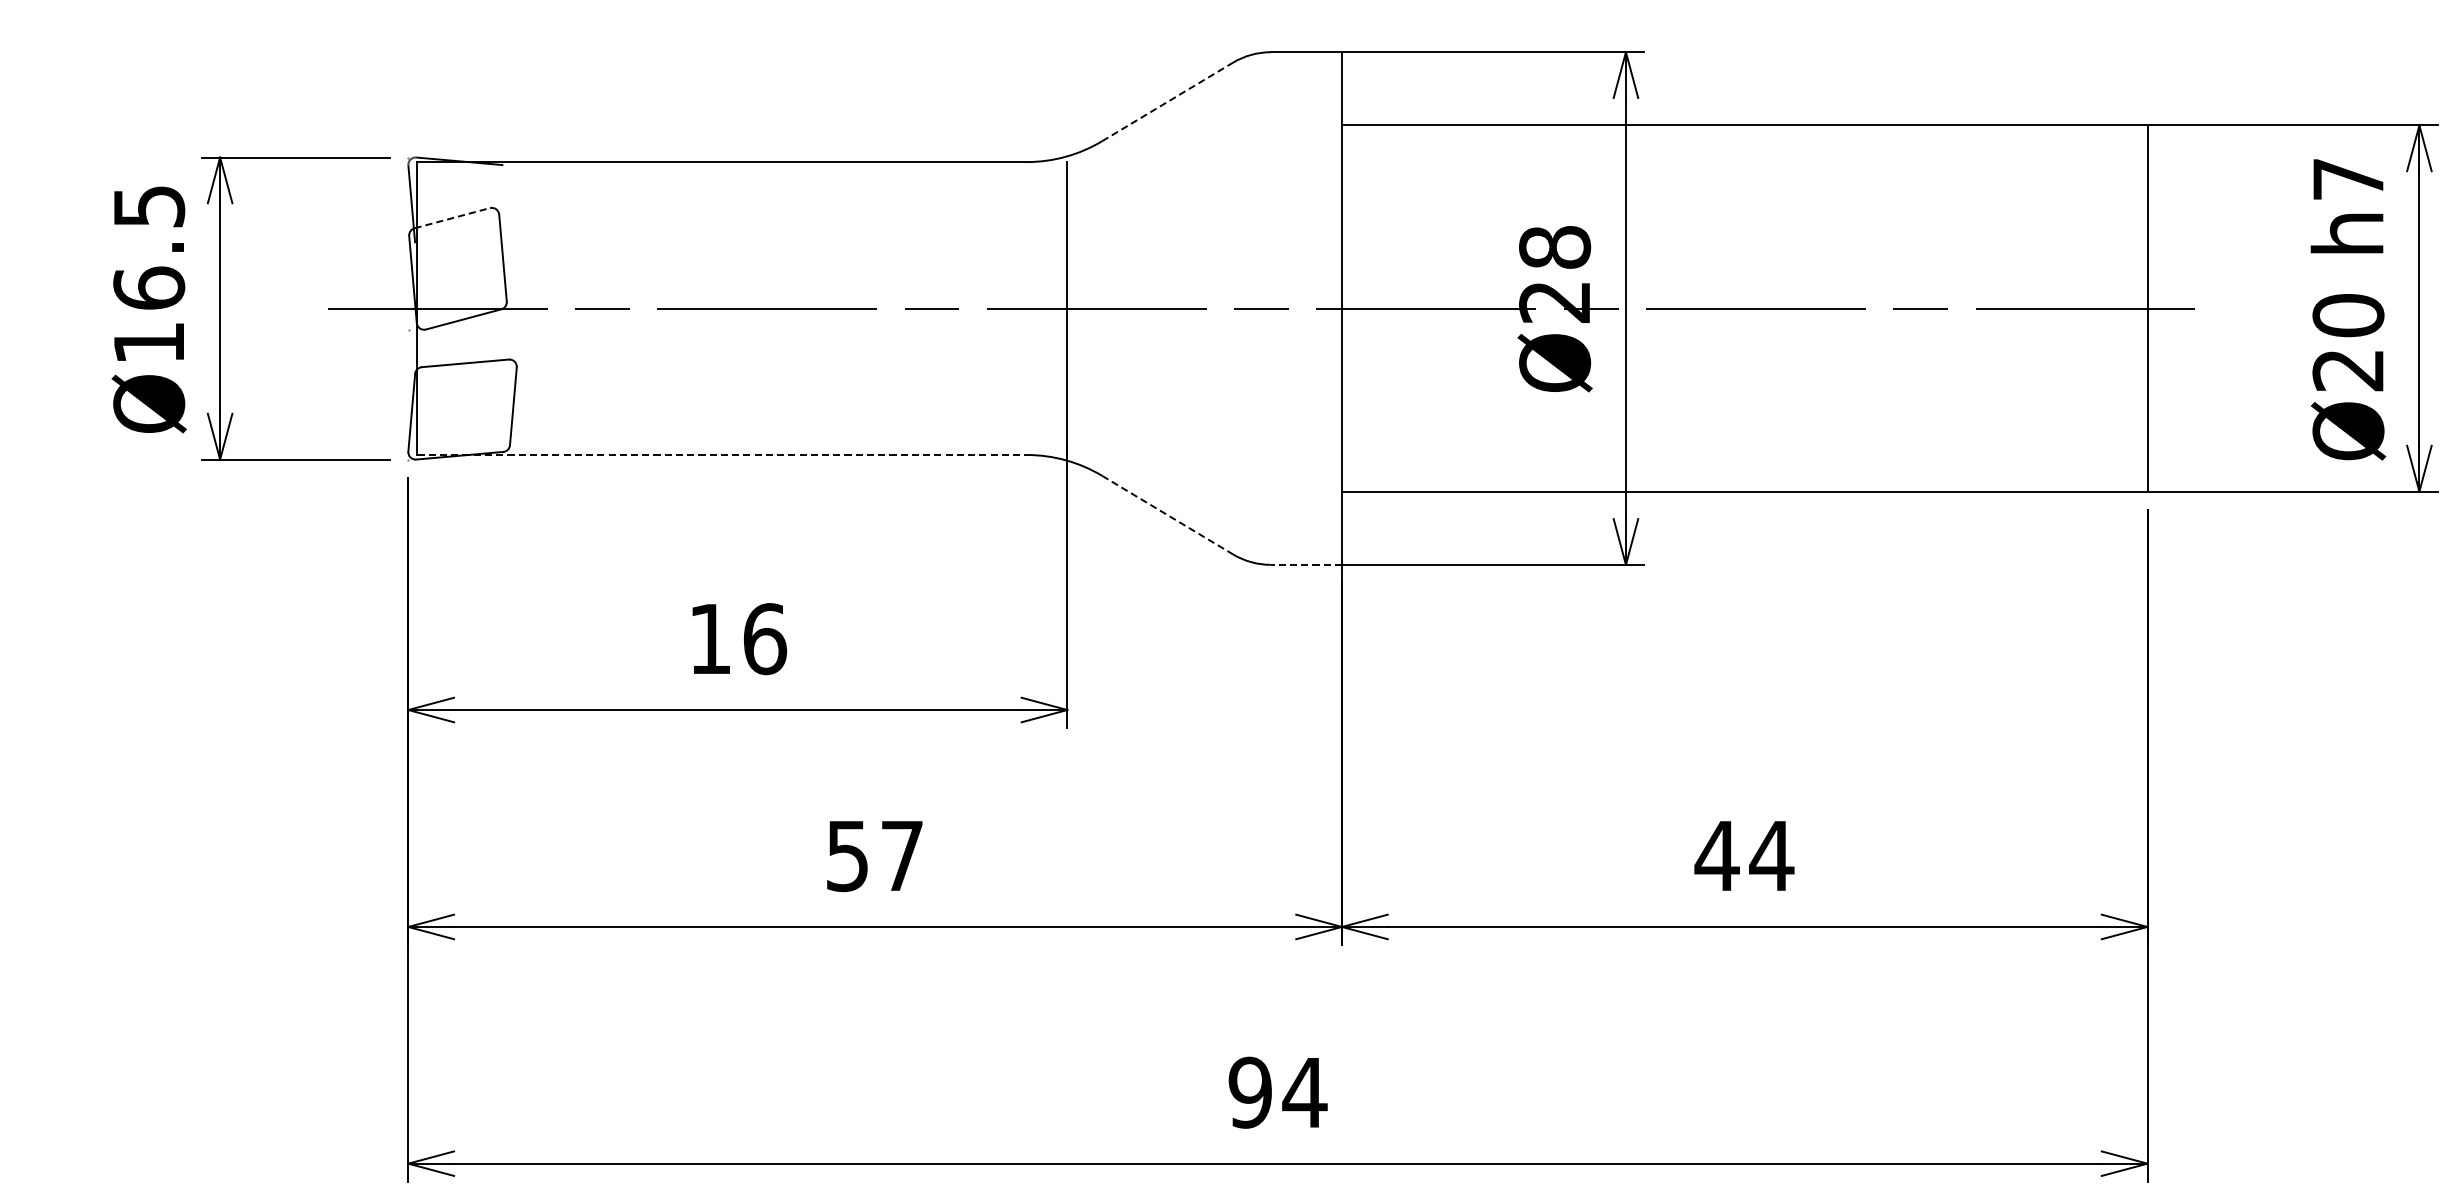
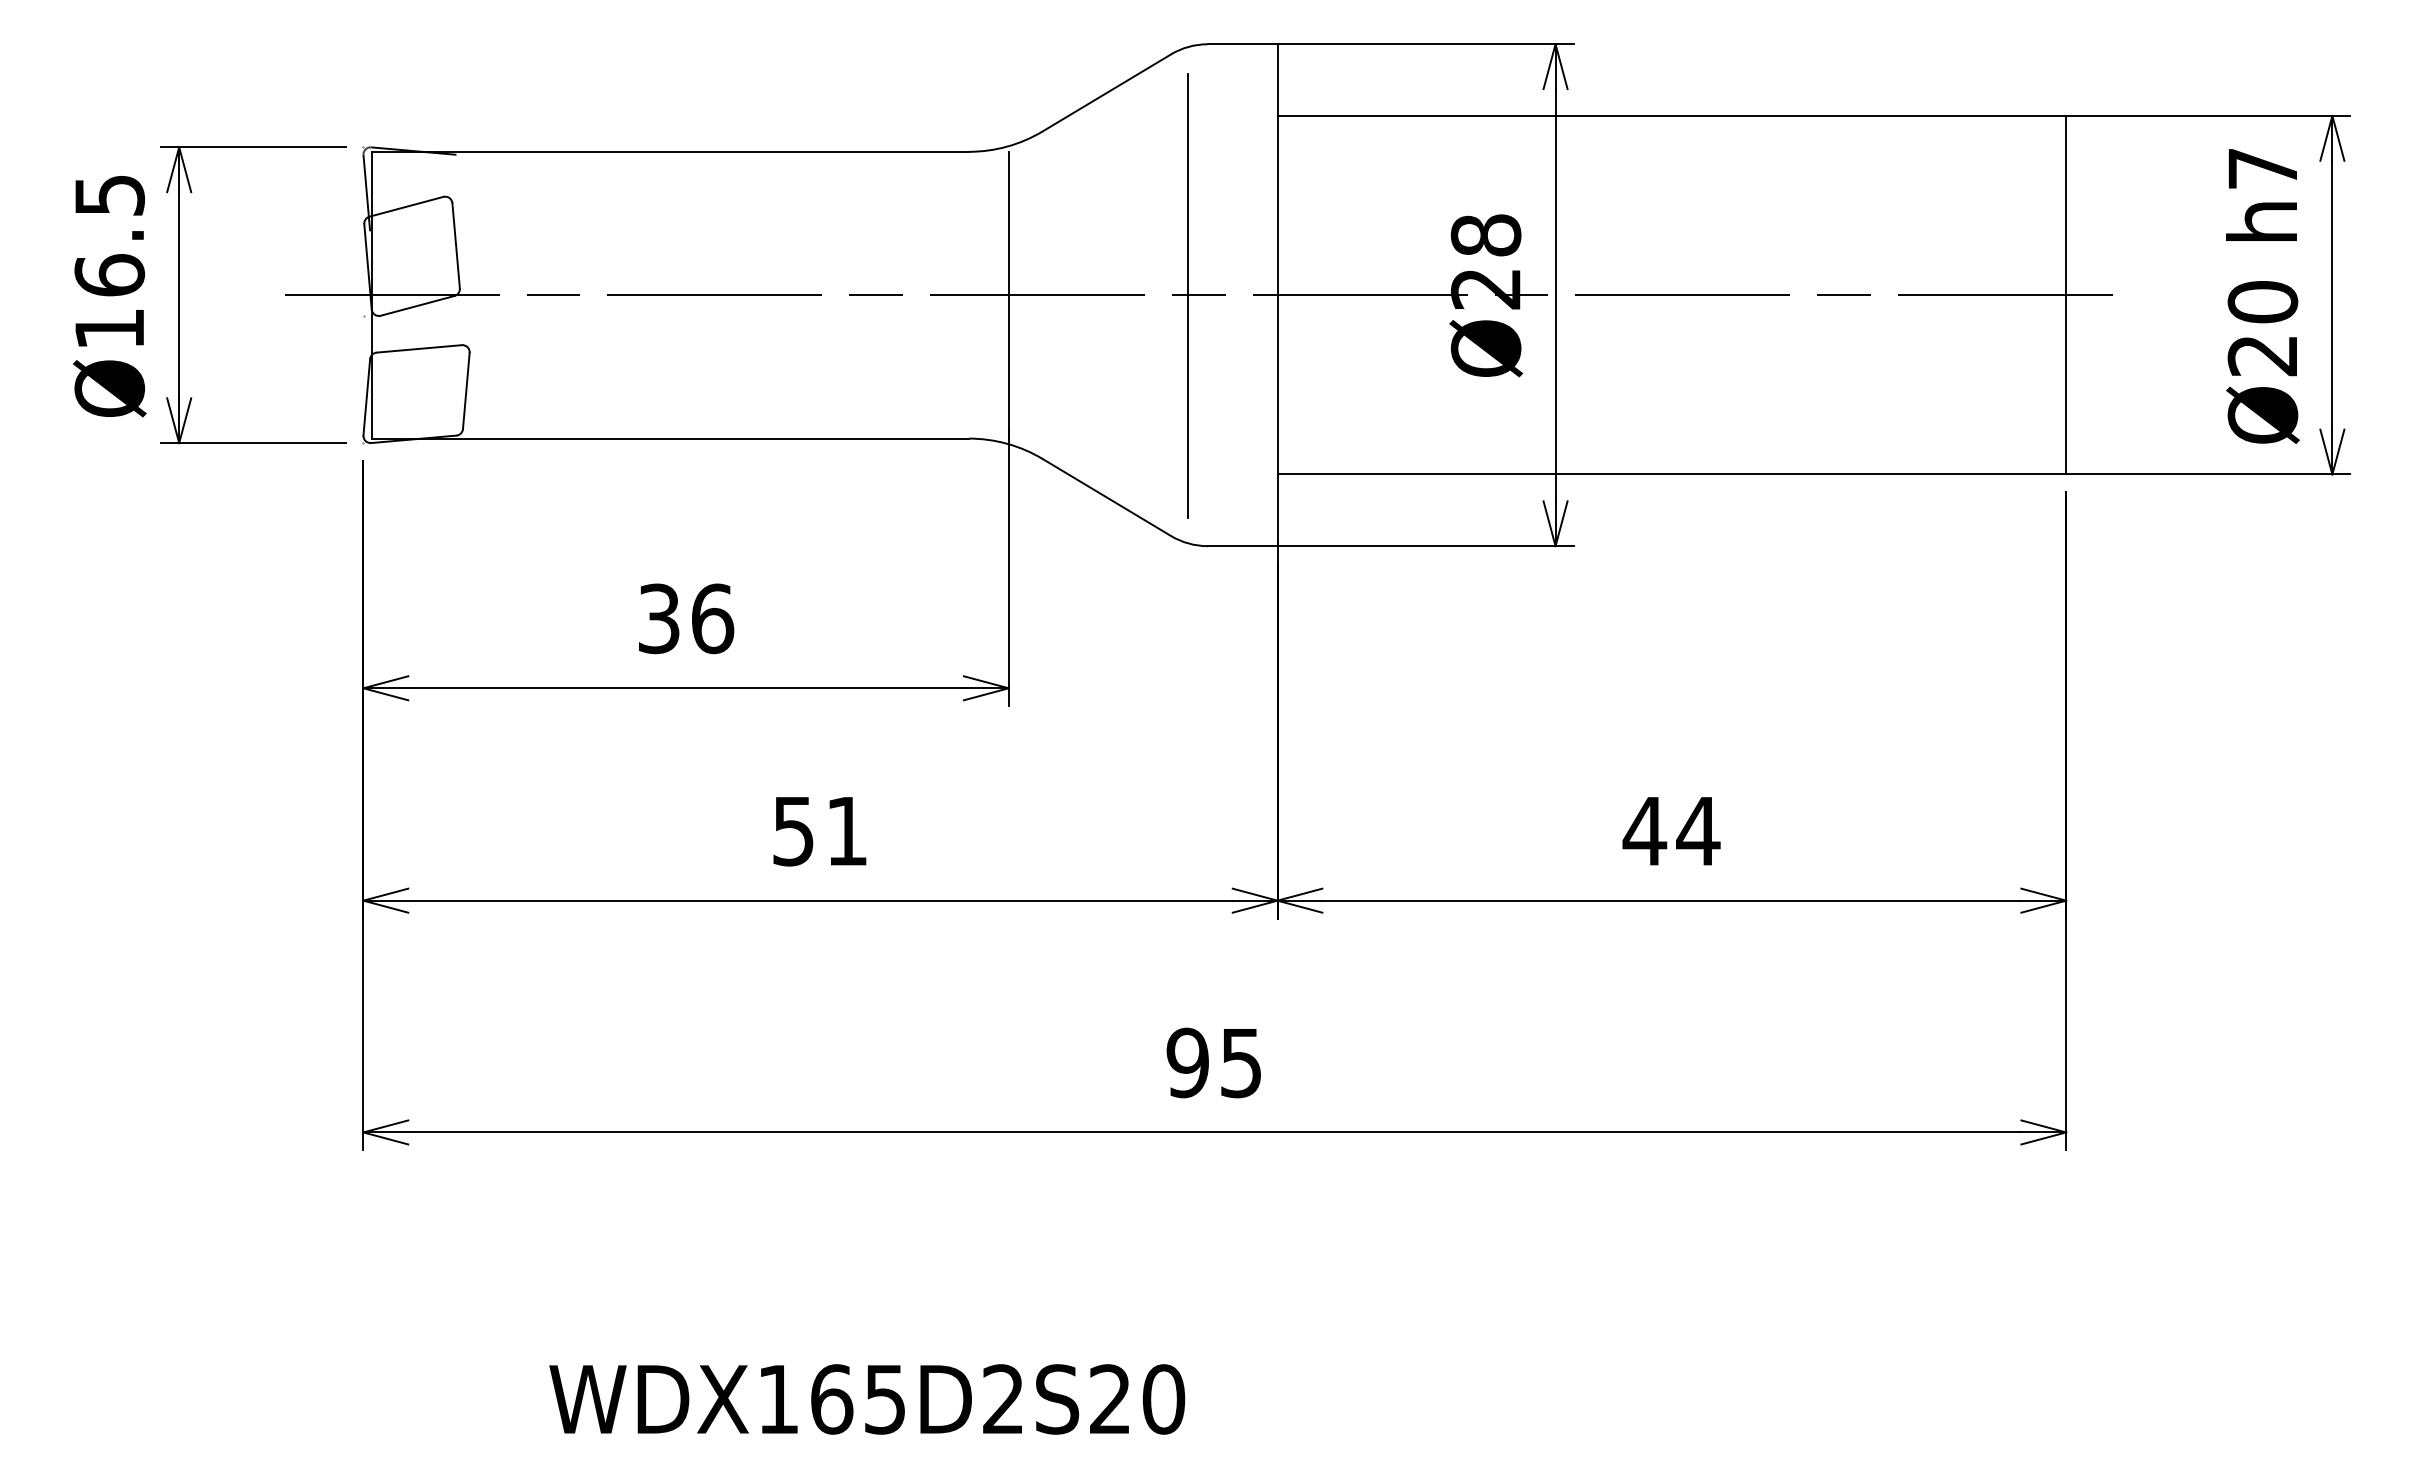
line: (1167, 101) -> (1106, 92), dashed -> solid
line: (452, 217) -> (406, 206), dashed -> solid
line: (1250, 308) -> (1187, 295), added
line: (722, 454) -> (671, 438), dashed -> solid
line: (1167, 515) -> (1106, 497), dashed -> solid
line: (1306, 565) -> (1242, 546), dashed -> solid
text: (710, 638) -> (659, 618), 16 -> 36
text: (901, 856) -> (846, 831), 57 -> 51
text: (1305, 1093) -> (1241, 1063), 94 -> 95

